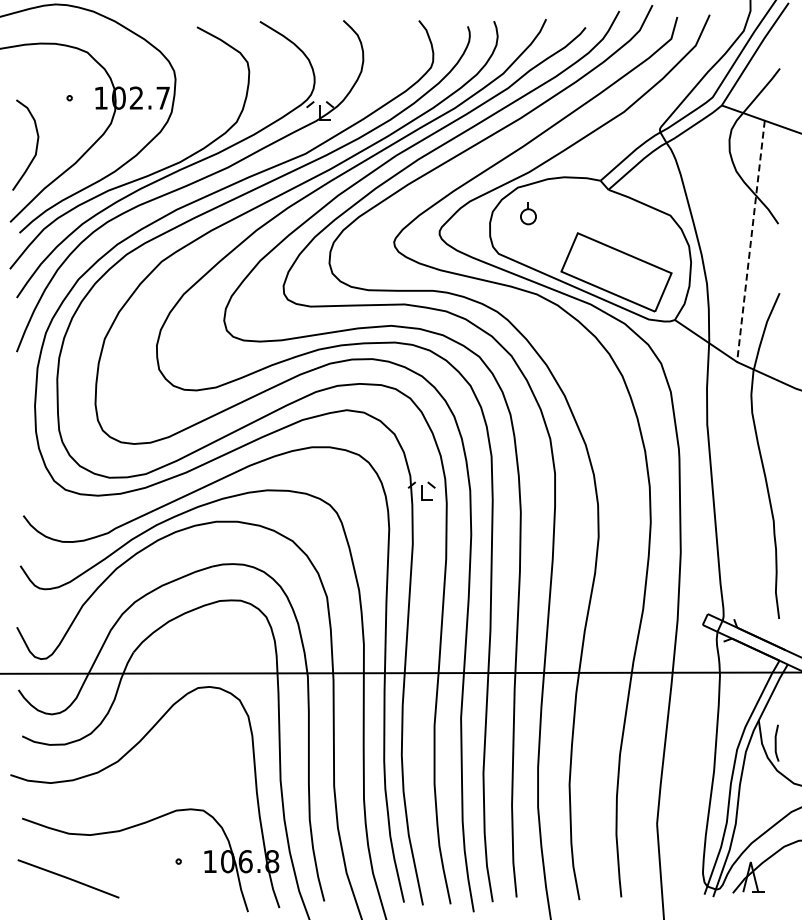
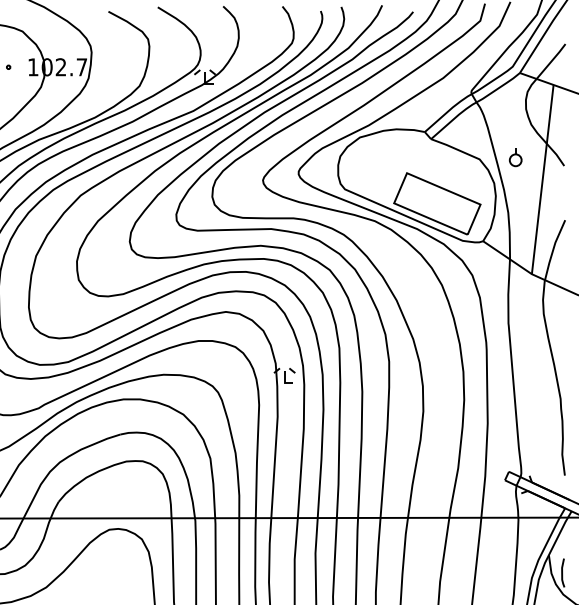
part: (528, 213) -> (515, 157), moved
line: (750, 241) -> (542, 179), dashed -> solid

